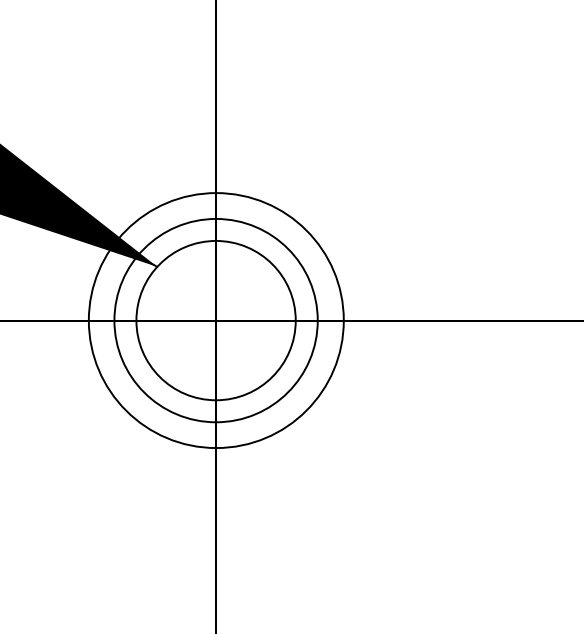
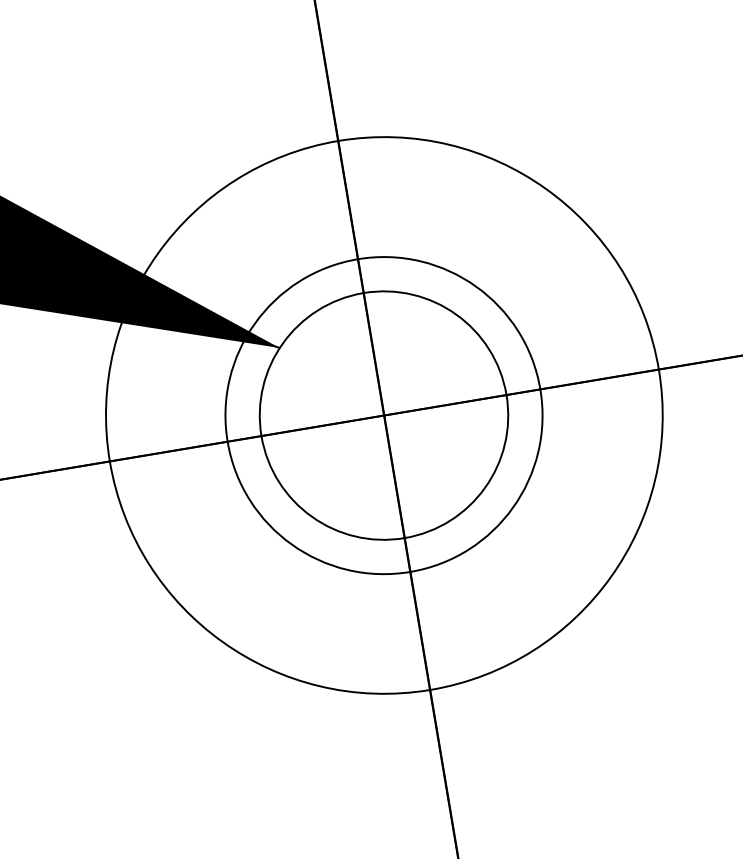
circle: (215, 320) -> (383, 415), size x1.4

